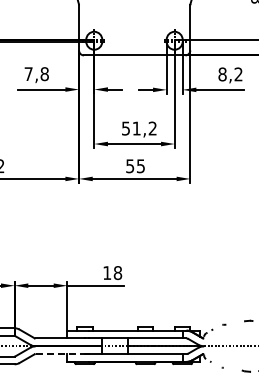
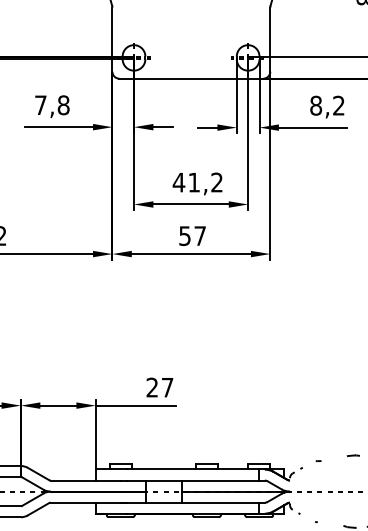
text: (125, 128) -> (178, 182), 51,2 -> 41,2
text: (140, 166) -> (199, 236), 55 -> 57
text: (112, 273) -> (159, 388), 18 -> 27
line: (60, 354) -> (86, 503), dashed -> solid

